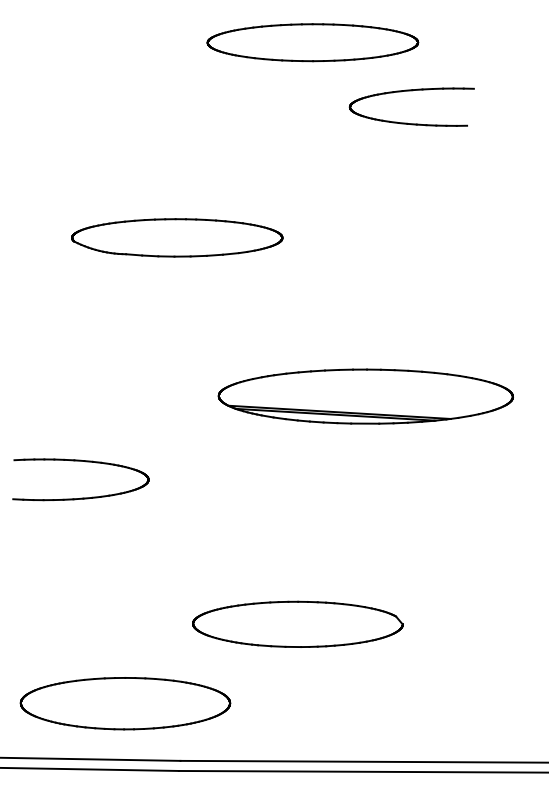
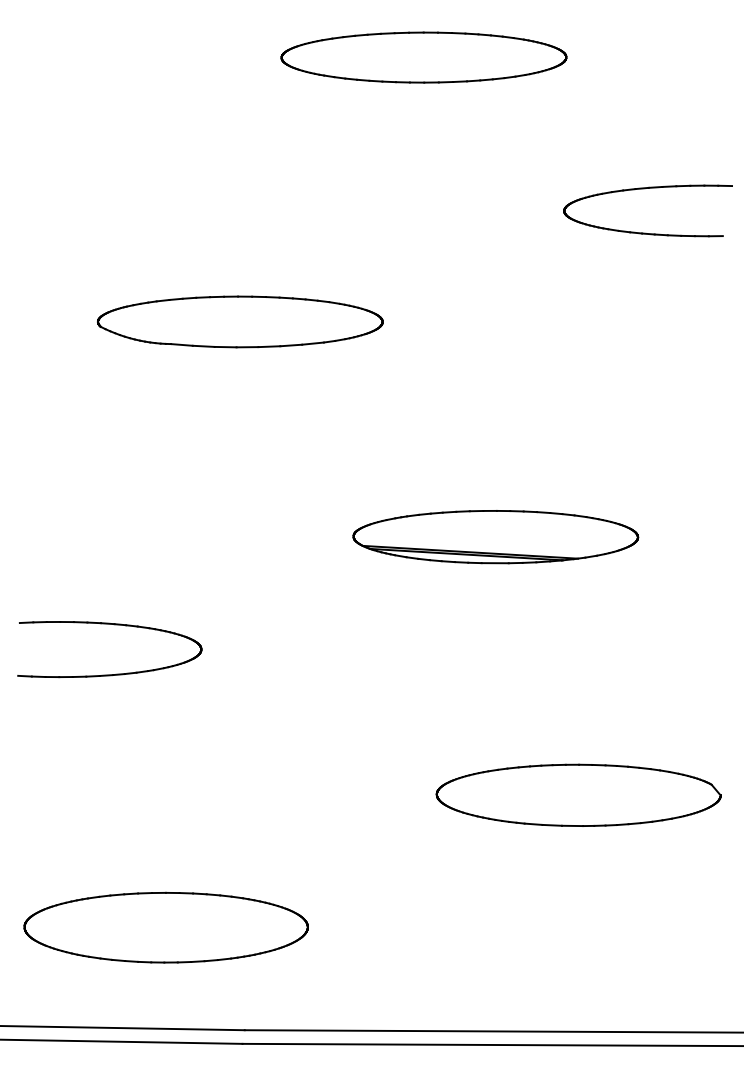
part: (409, 91) -> (645, 189), moved
part: (365, 397) -> (495, 537), size x0.71
part: (297, 623) -> (578, 794), moved
part: (124, 703) -> (165, 927), moved

